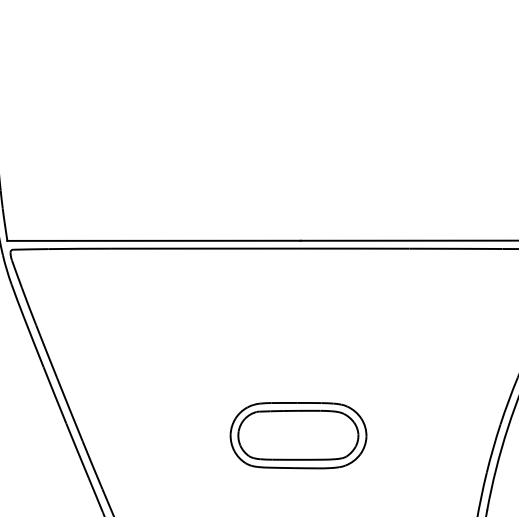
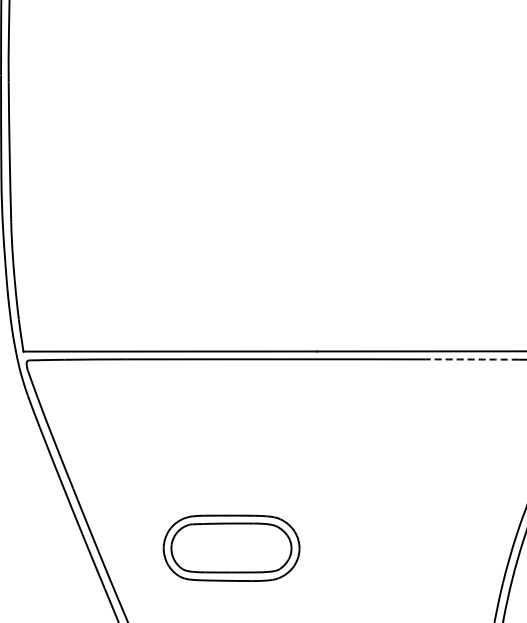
arc: (456, 248) -> (472, 359), solid -> dashed
part: (298, 434) -> (231, 547), moved

